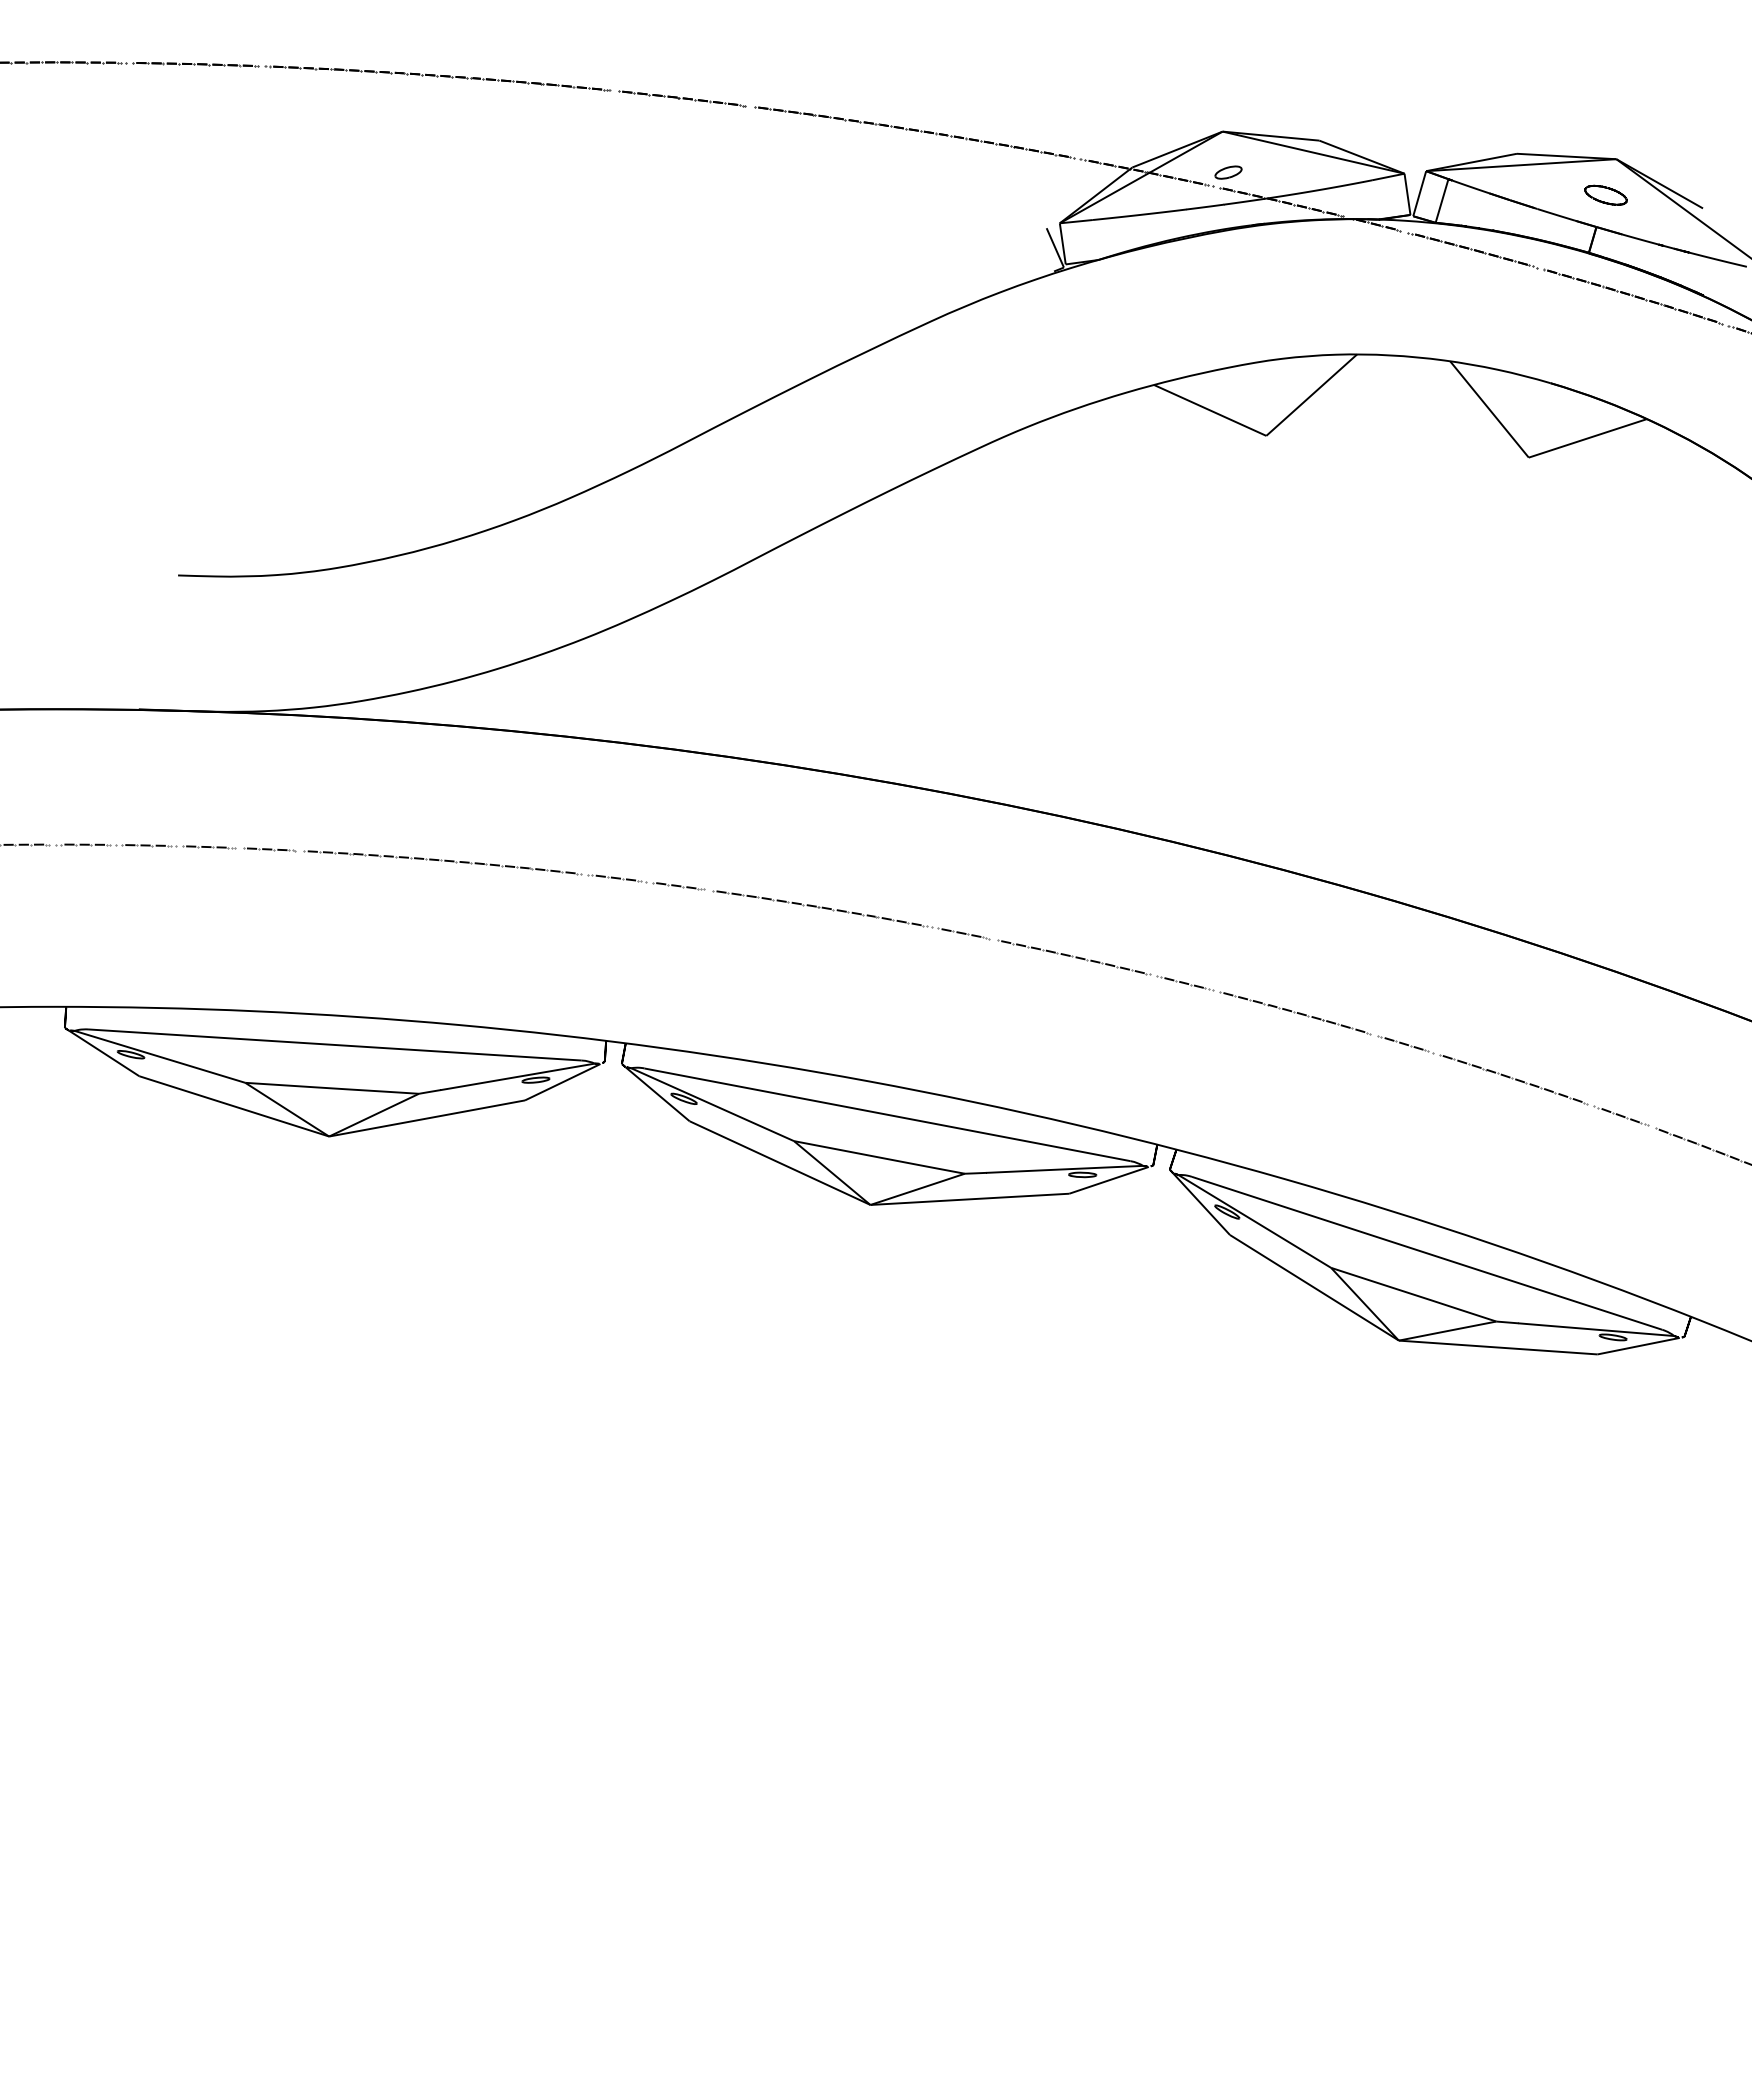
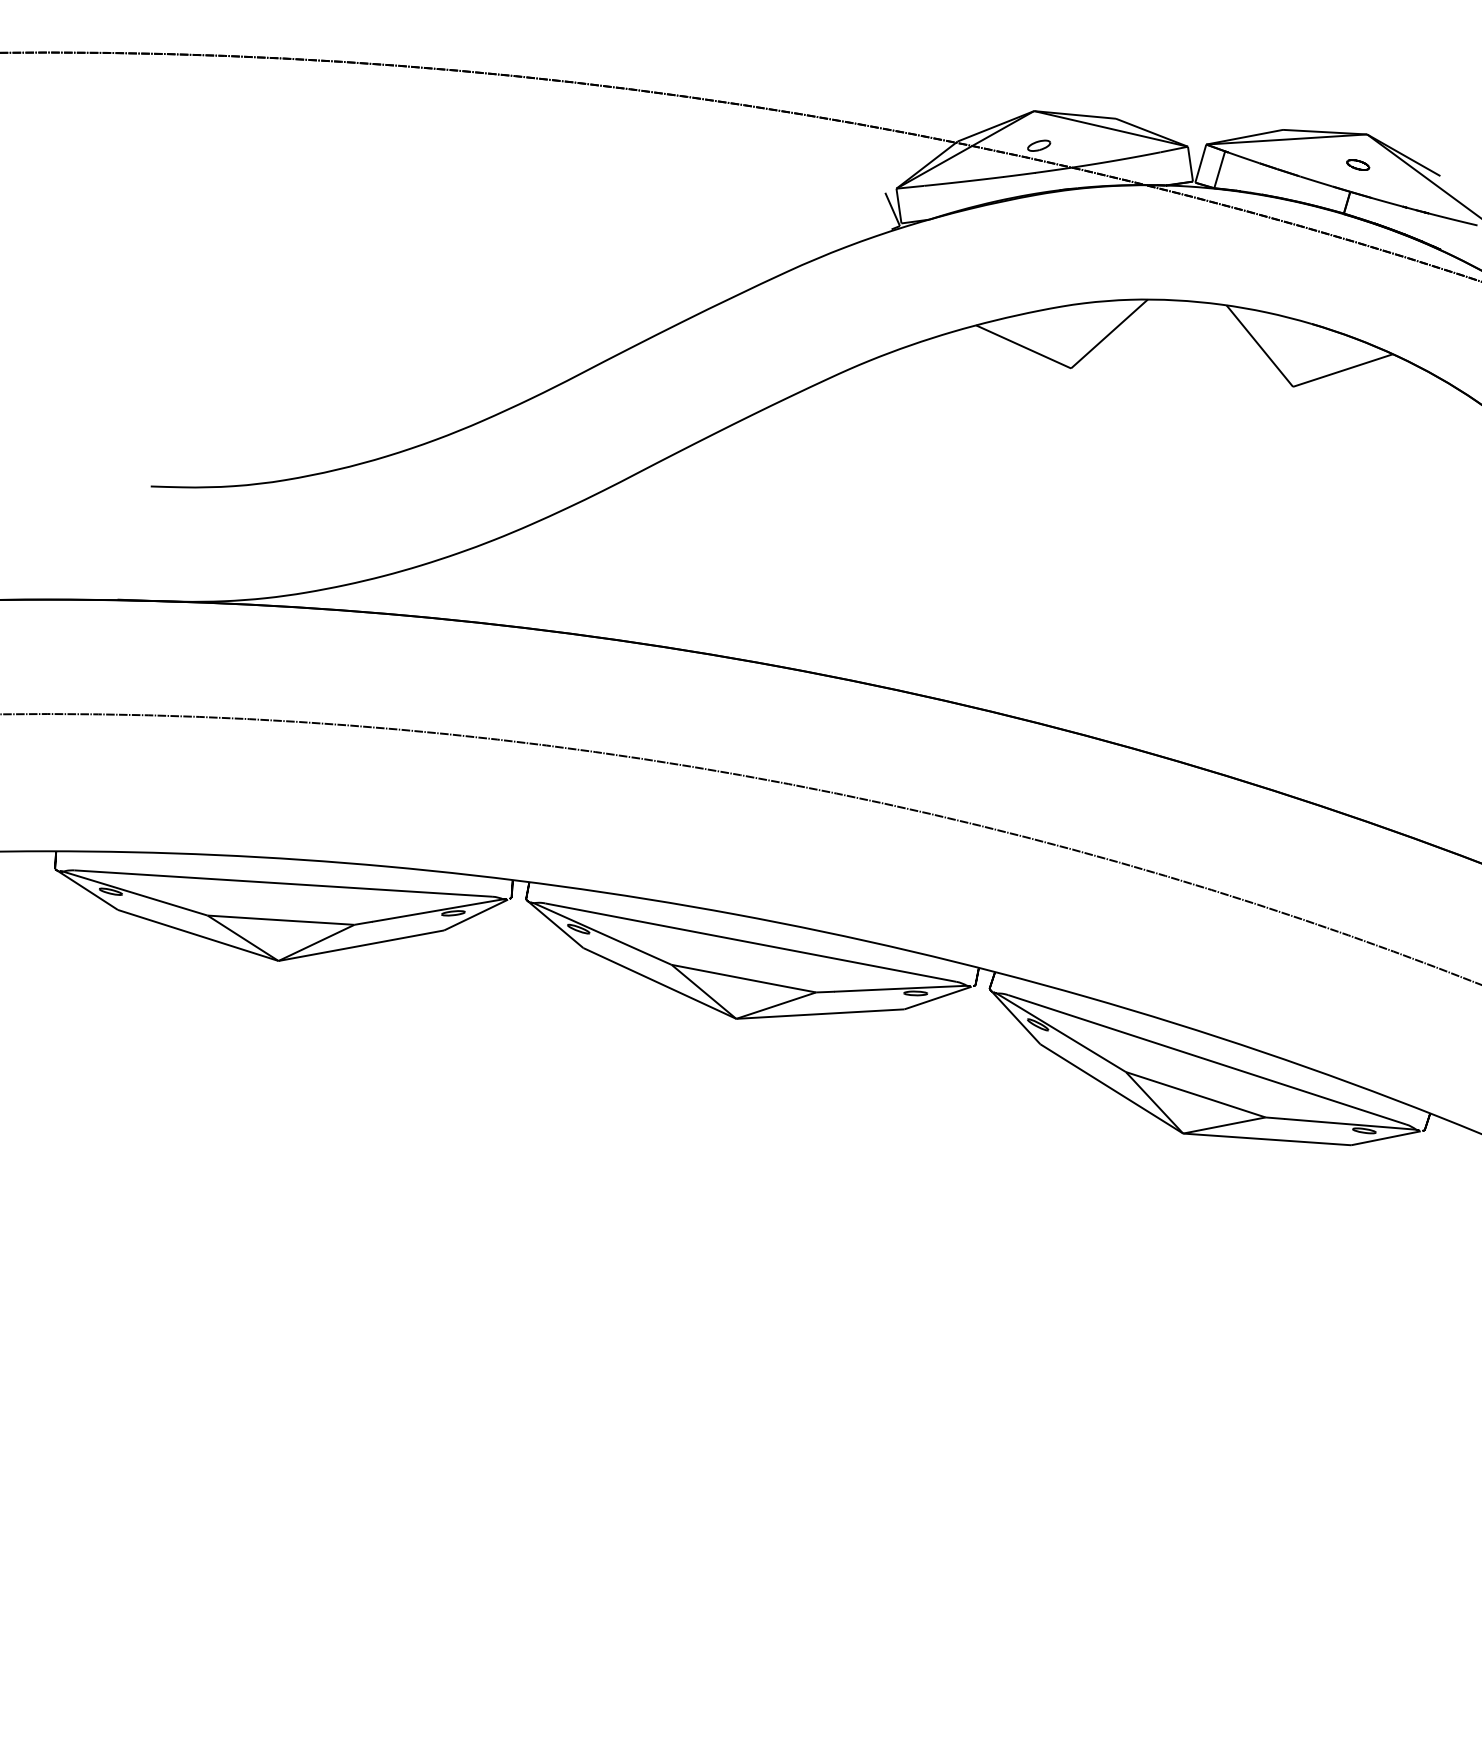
part: (1605, 195) -> (1357, 165), size x0.62

